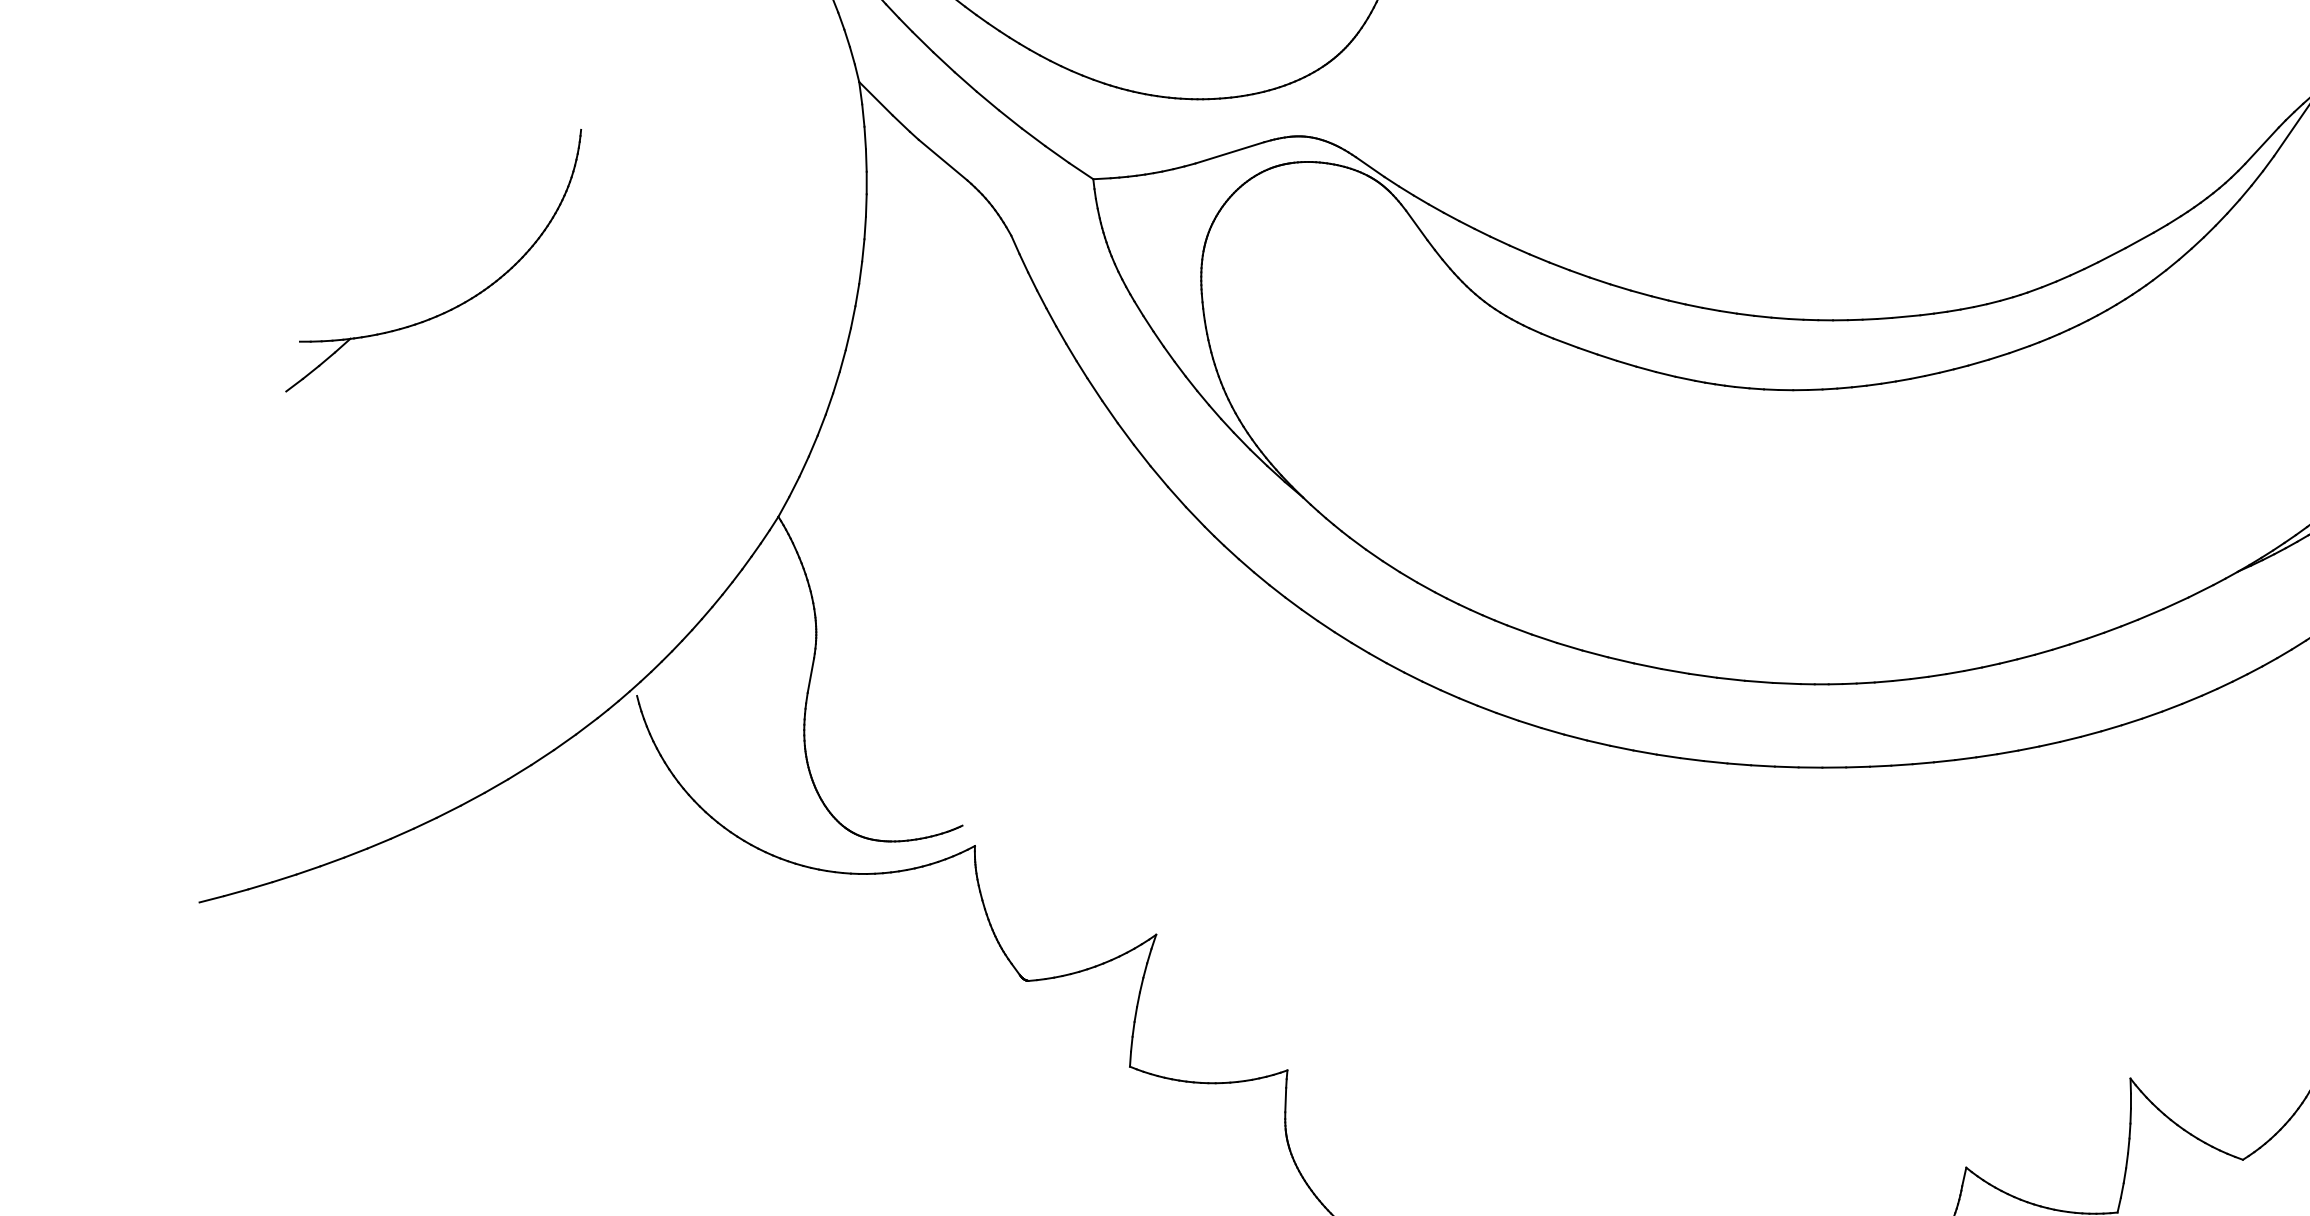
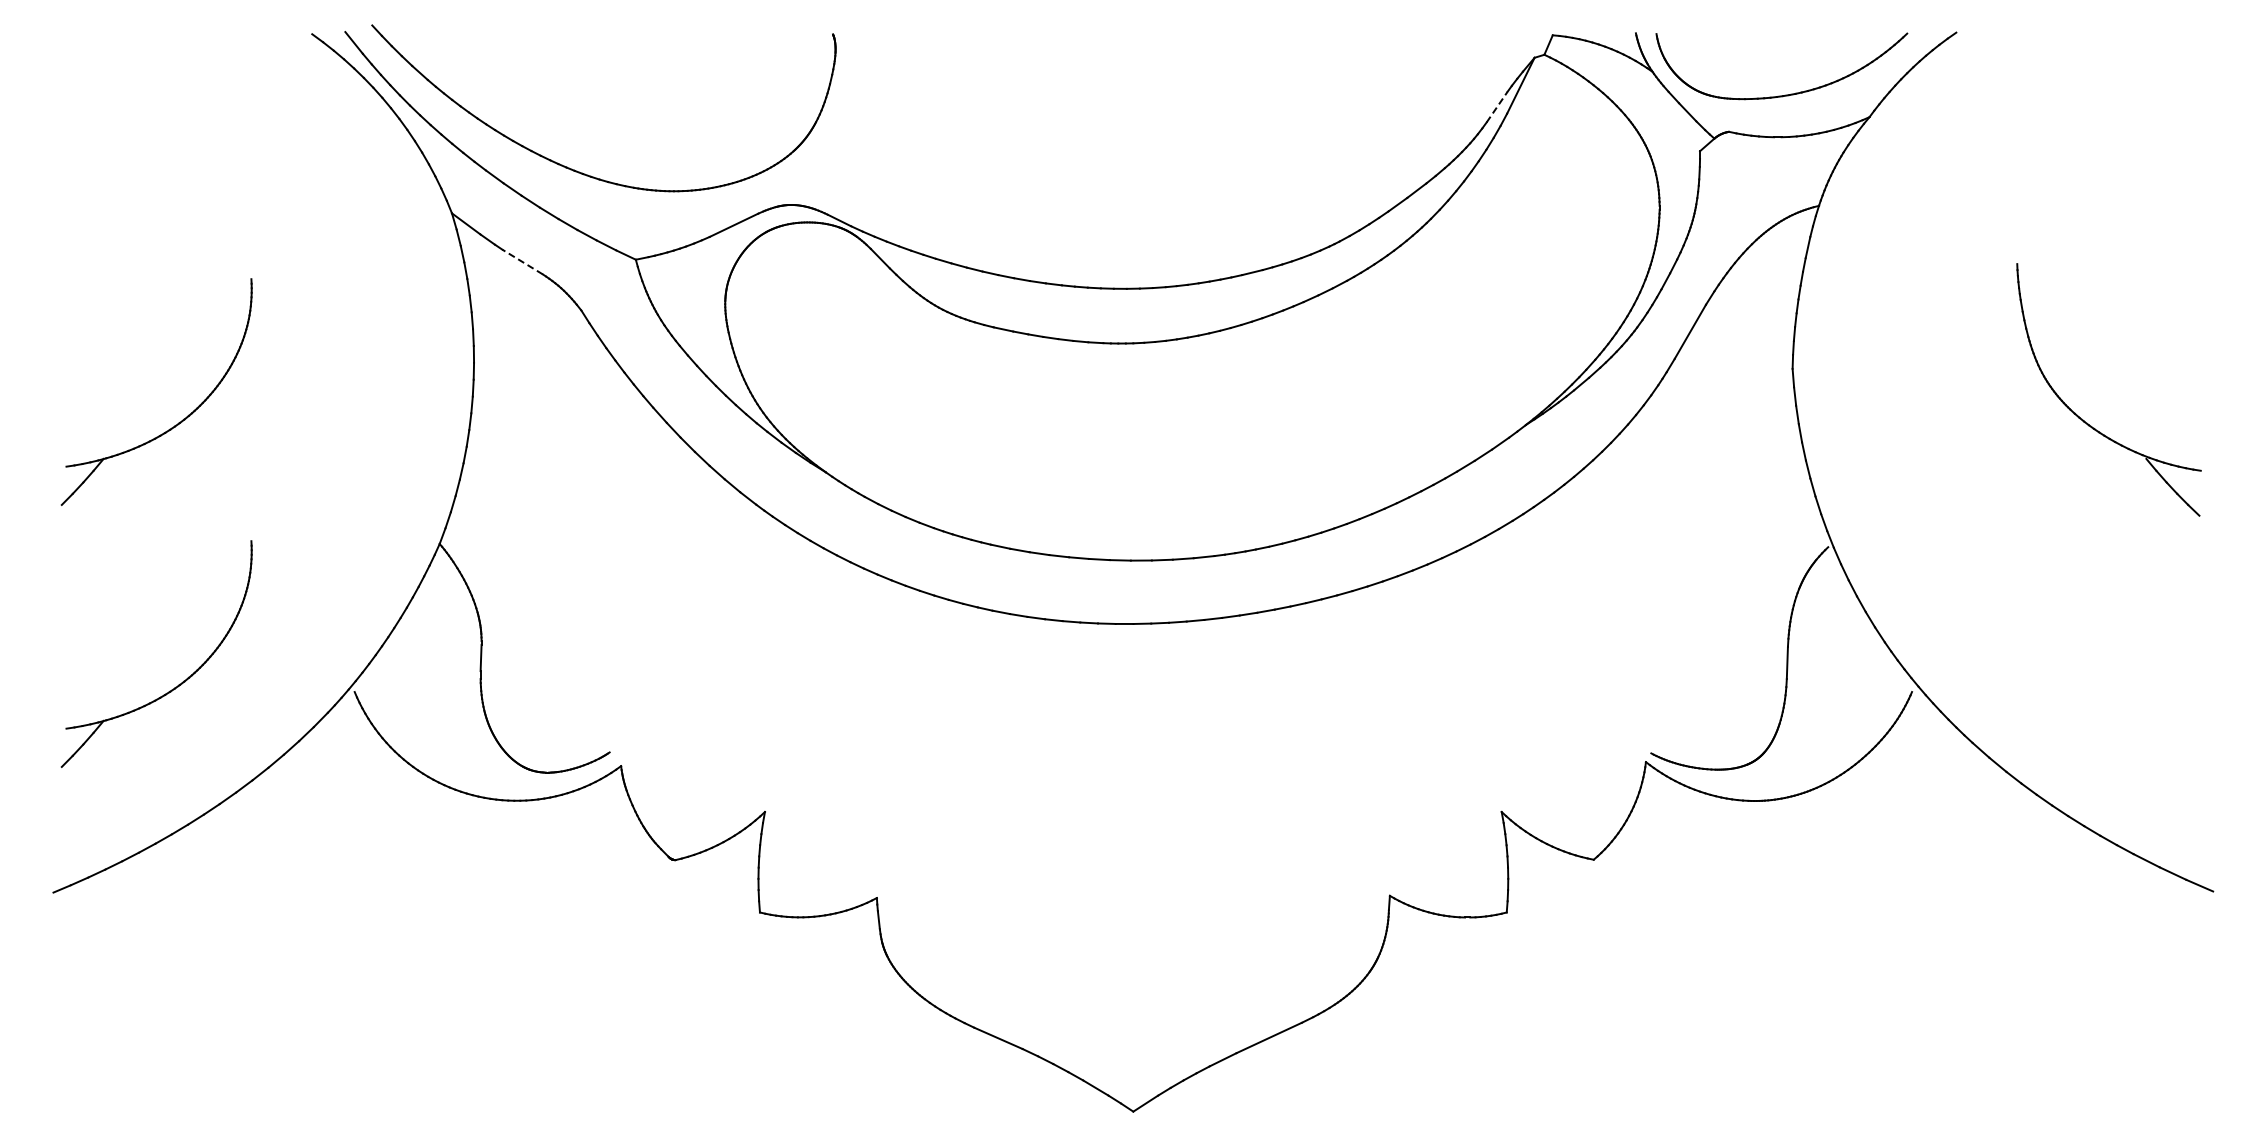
line: (2262, 146) -> (1497, 107), solid -> dashed
line: (942, 160) -> (522, 262), solid -> dashed
part: (405, 651) -> (178, 684), added

